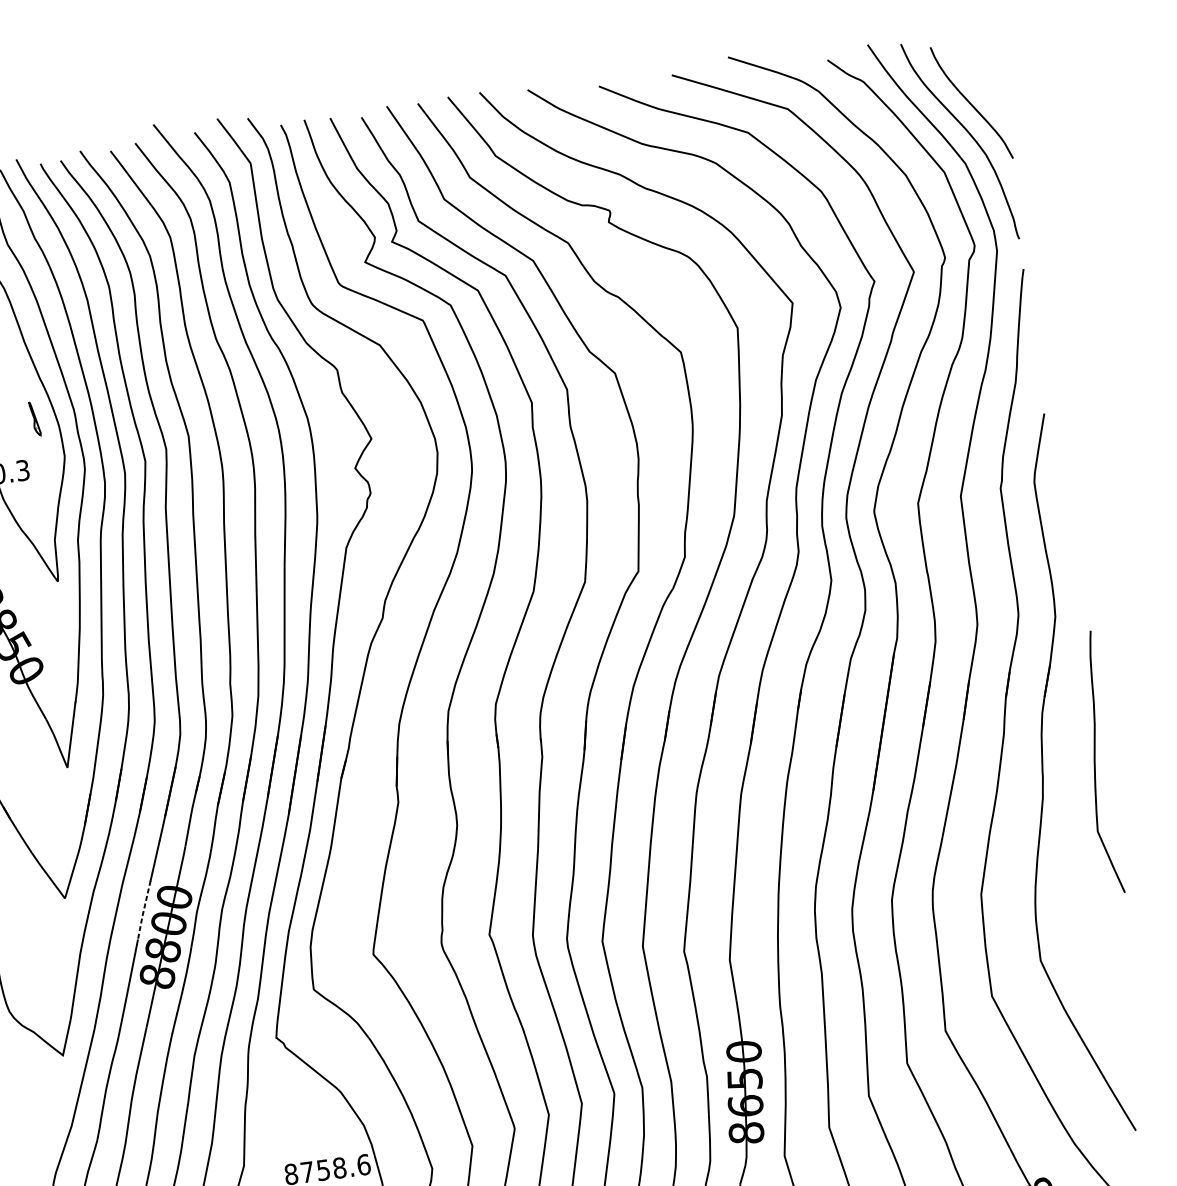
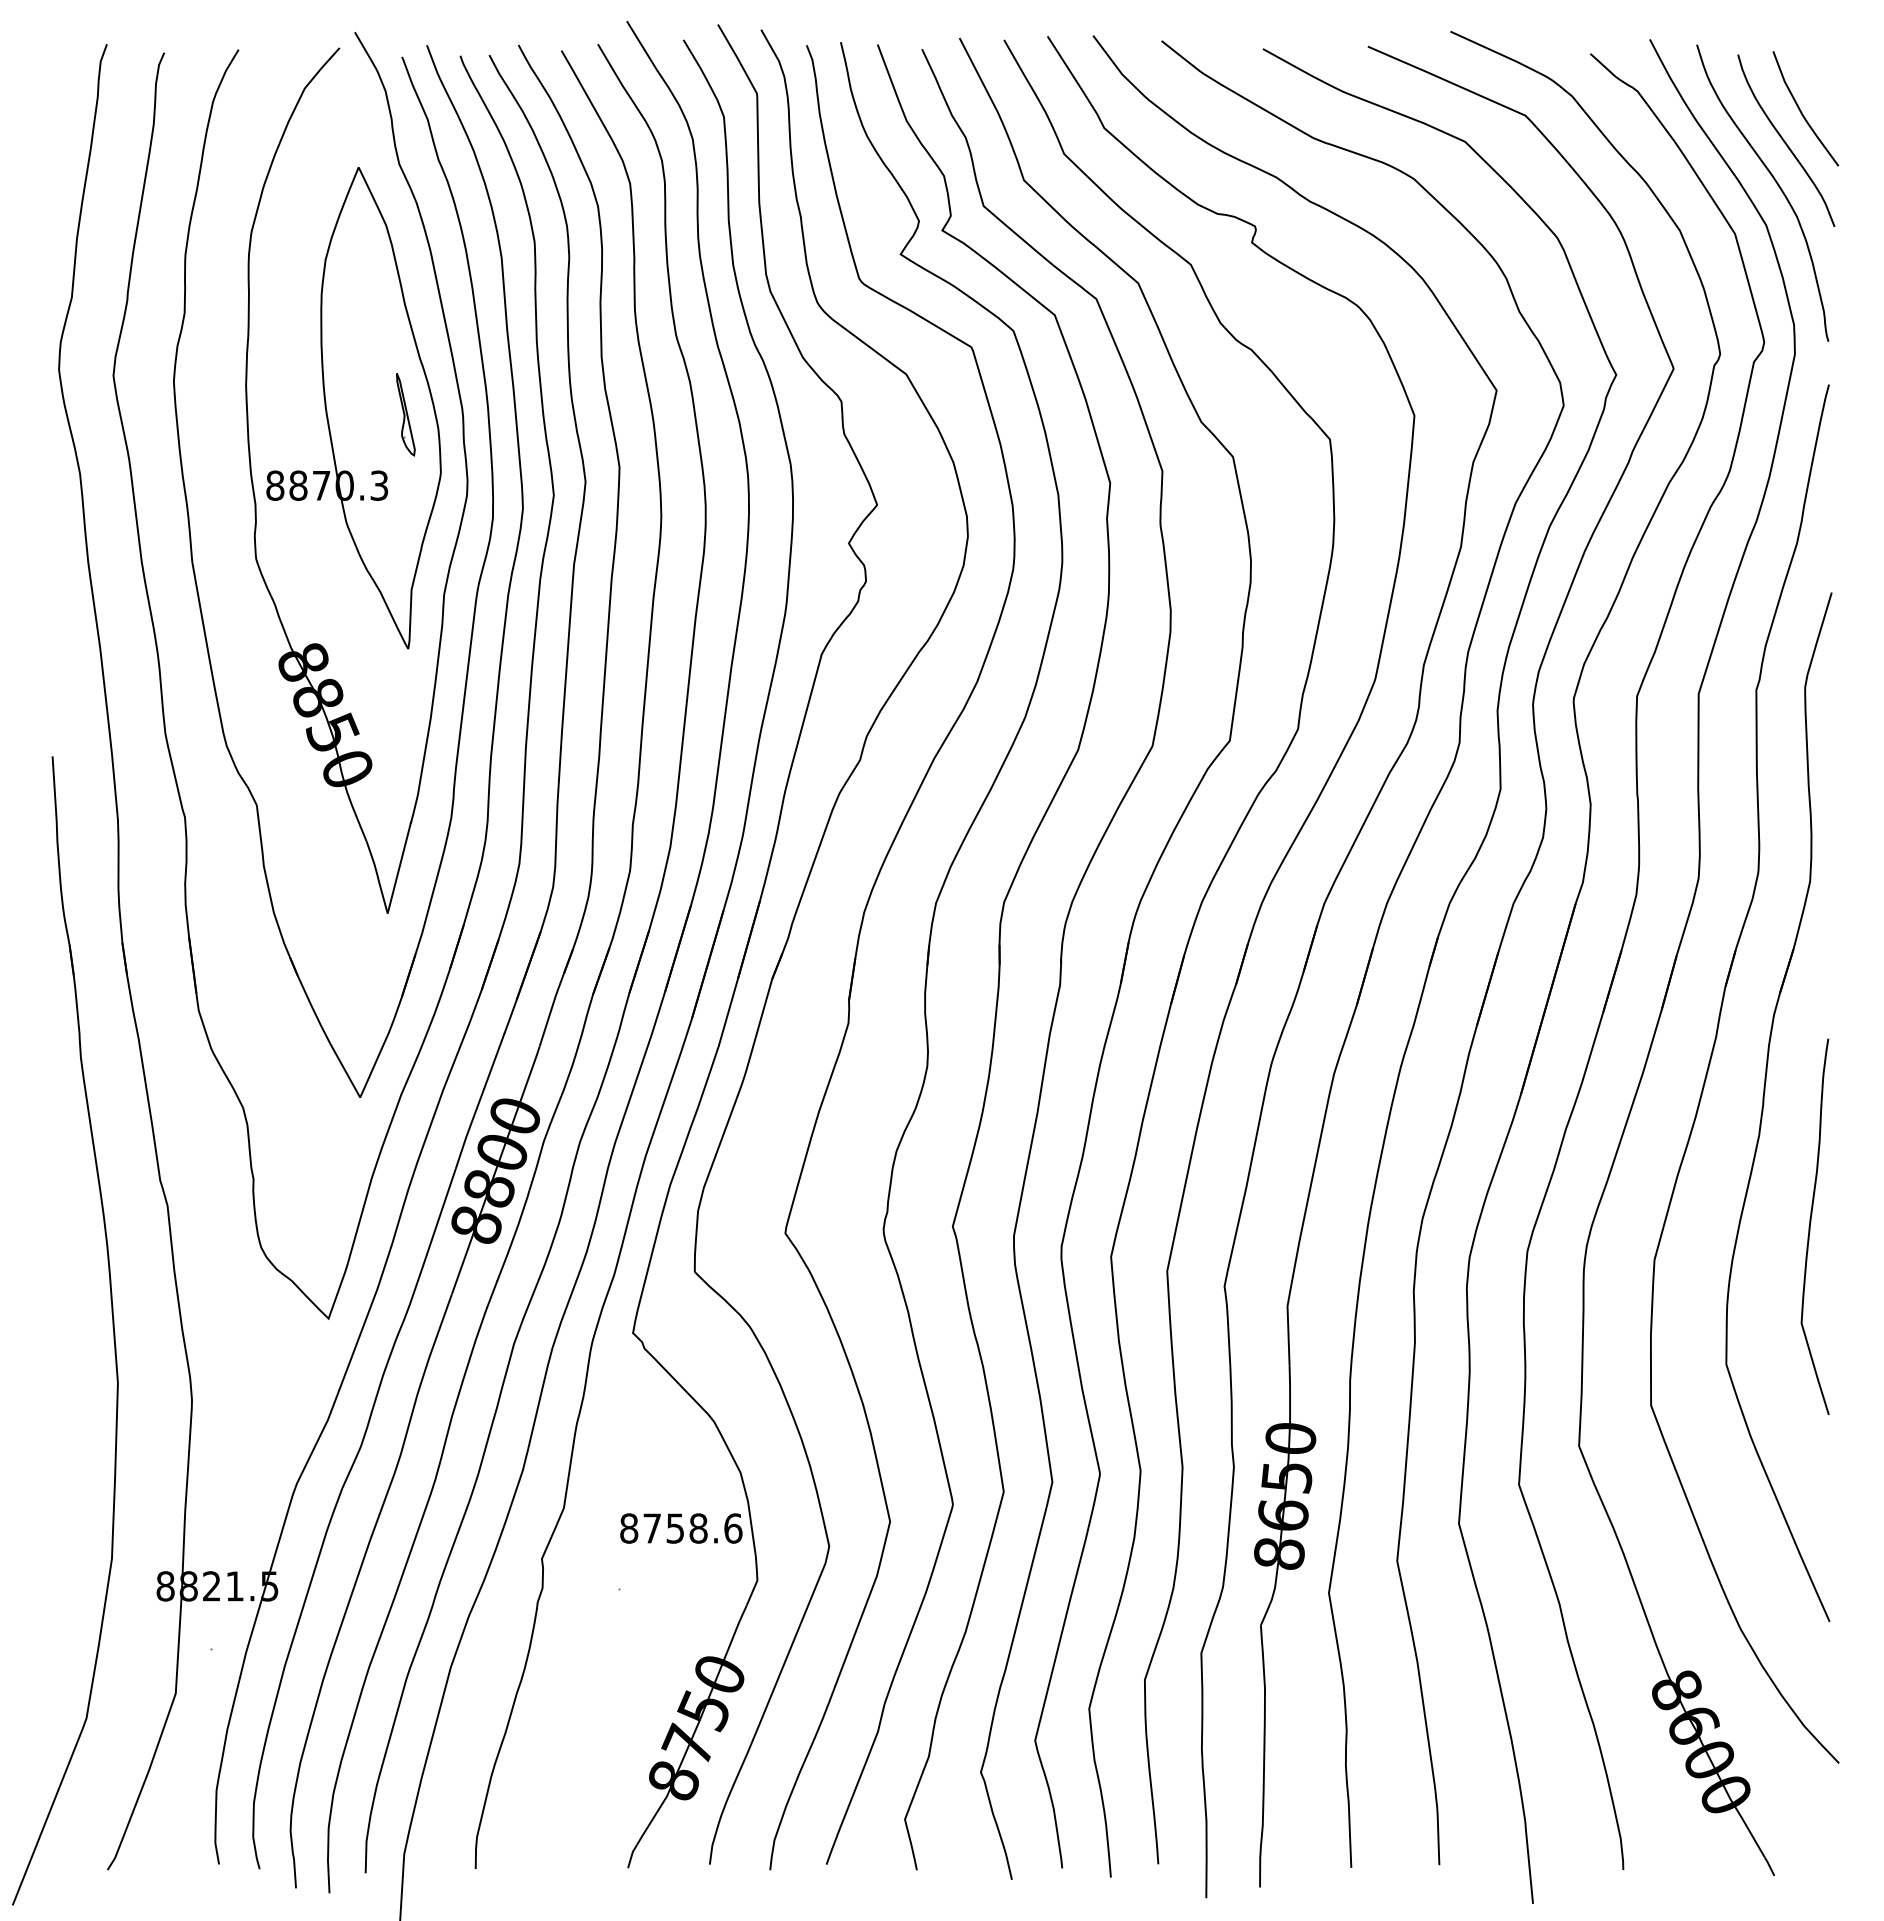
curve: (979, 80) -> (1801, 110), added
part: (34, 418) -> (405, 414), size x1.67
curve: (1095, 763) -> (1810, 1226), moved
line: (144, 910) -> (469, 1129), dashed -> solid

